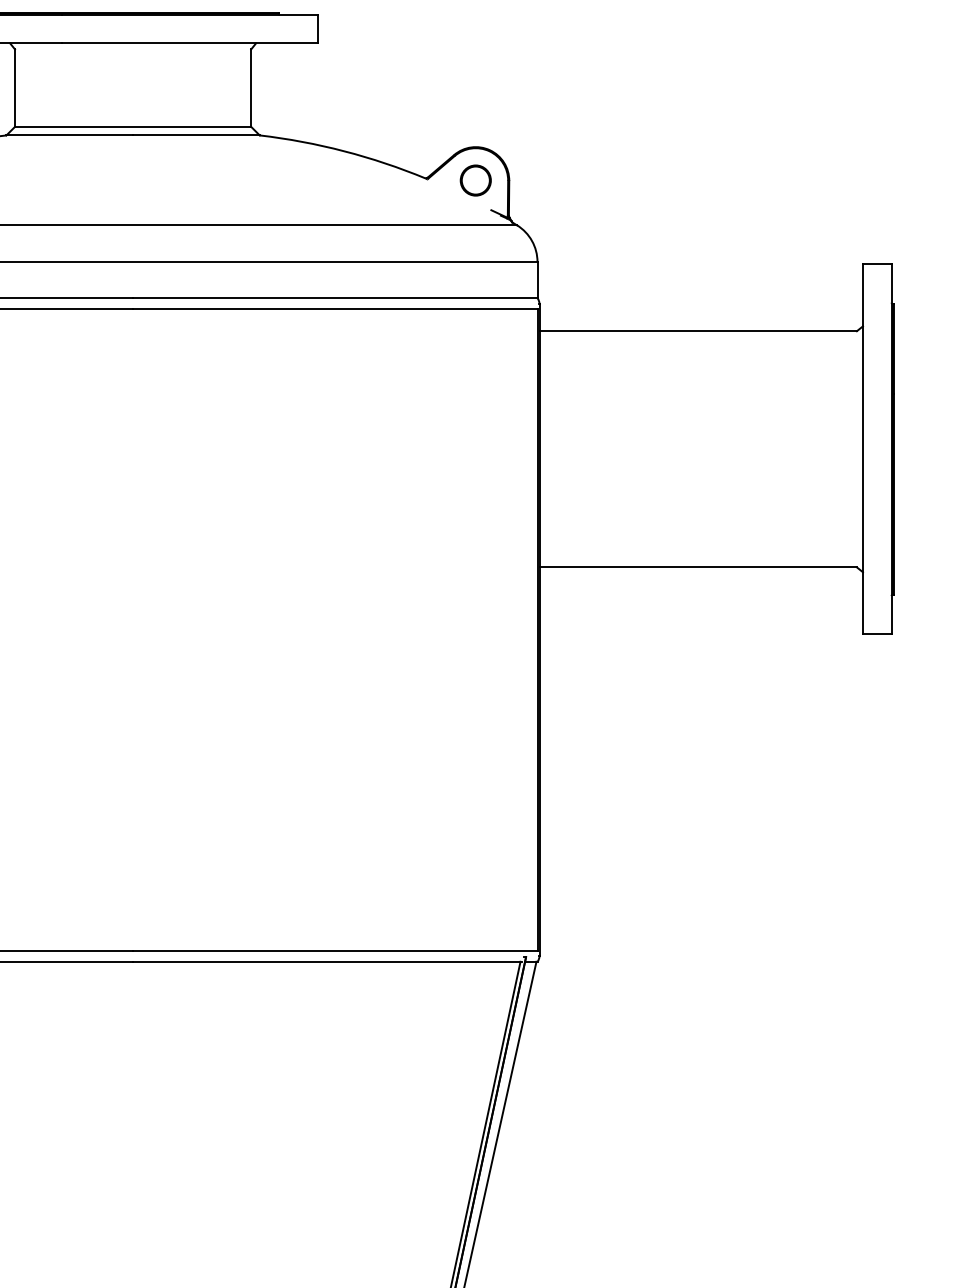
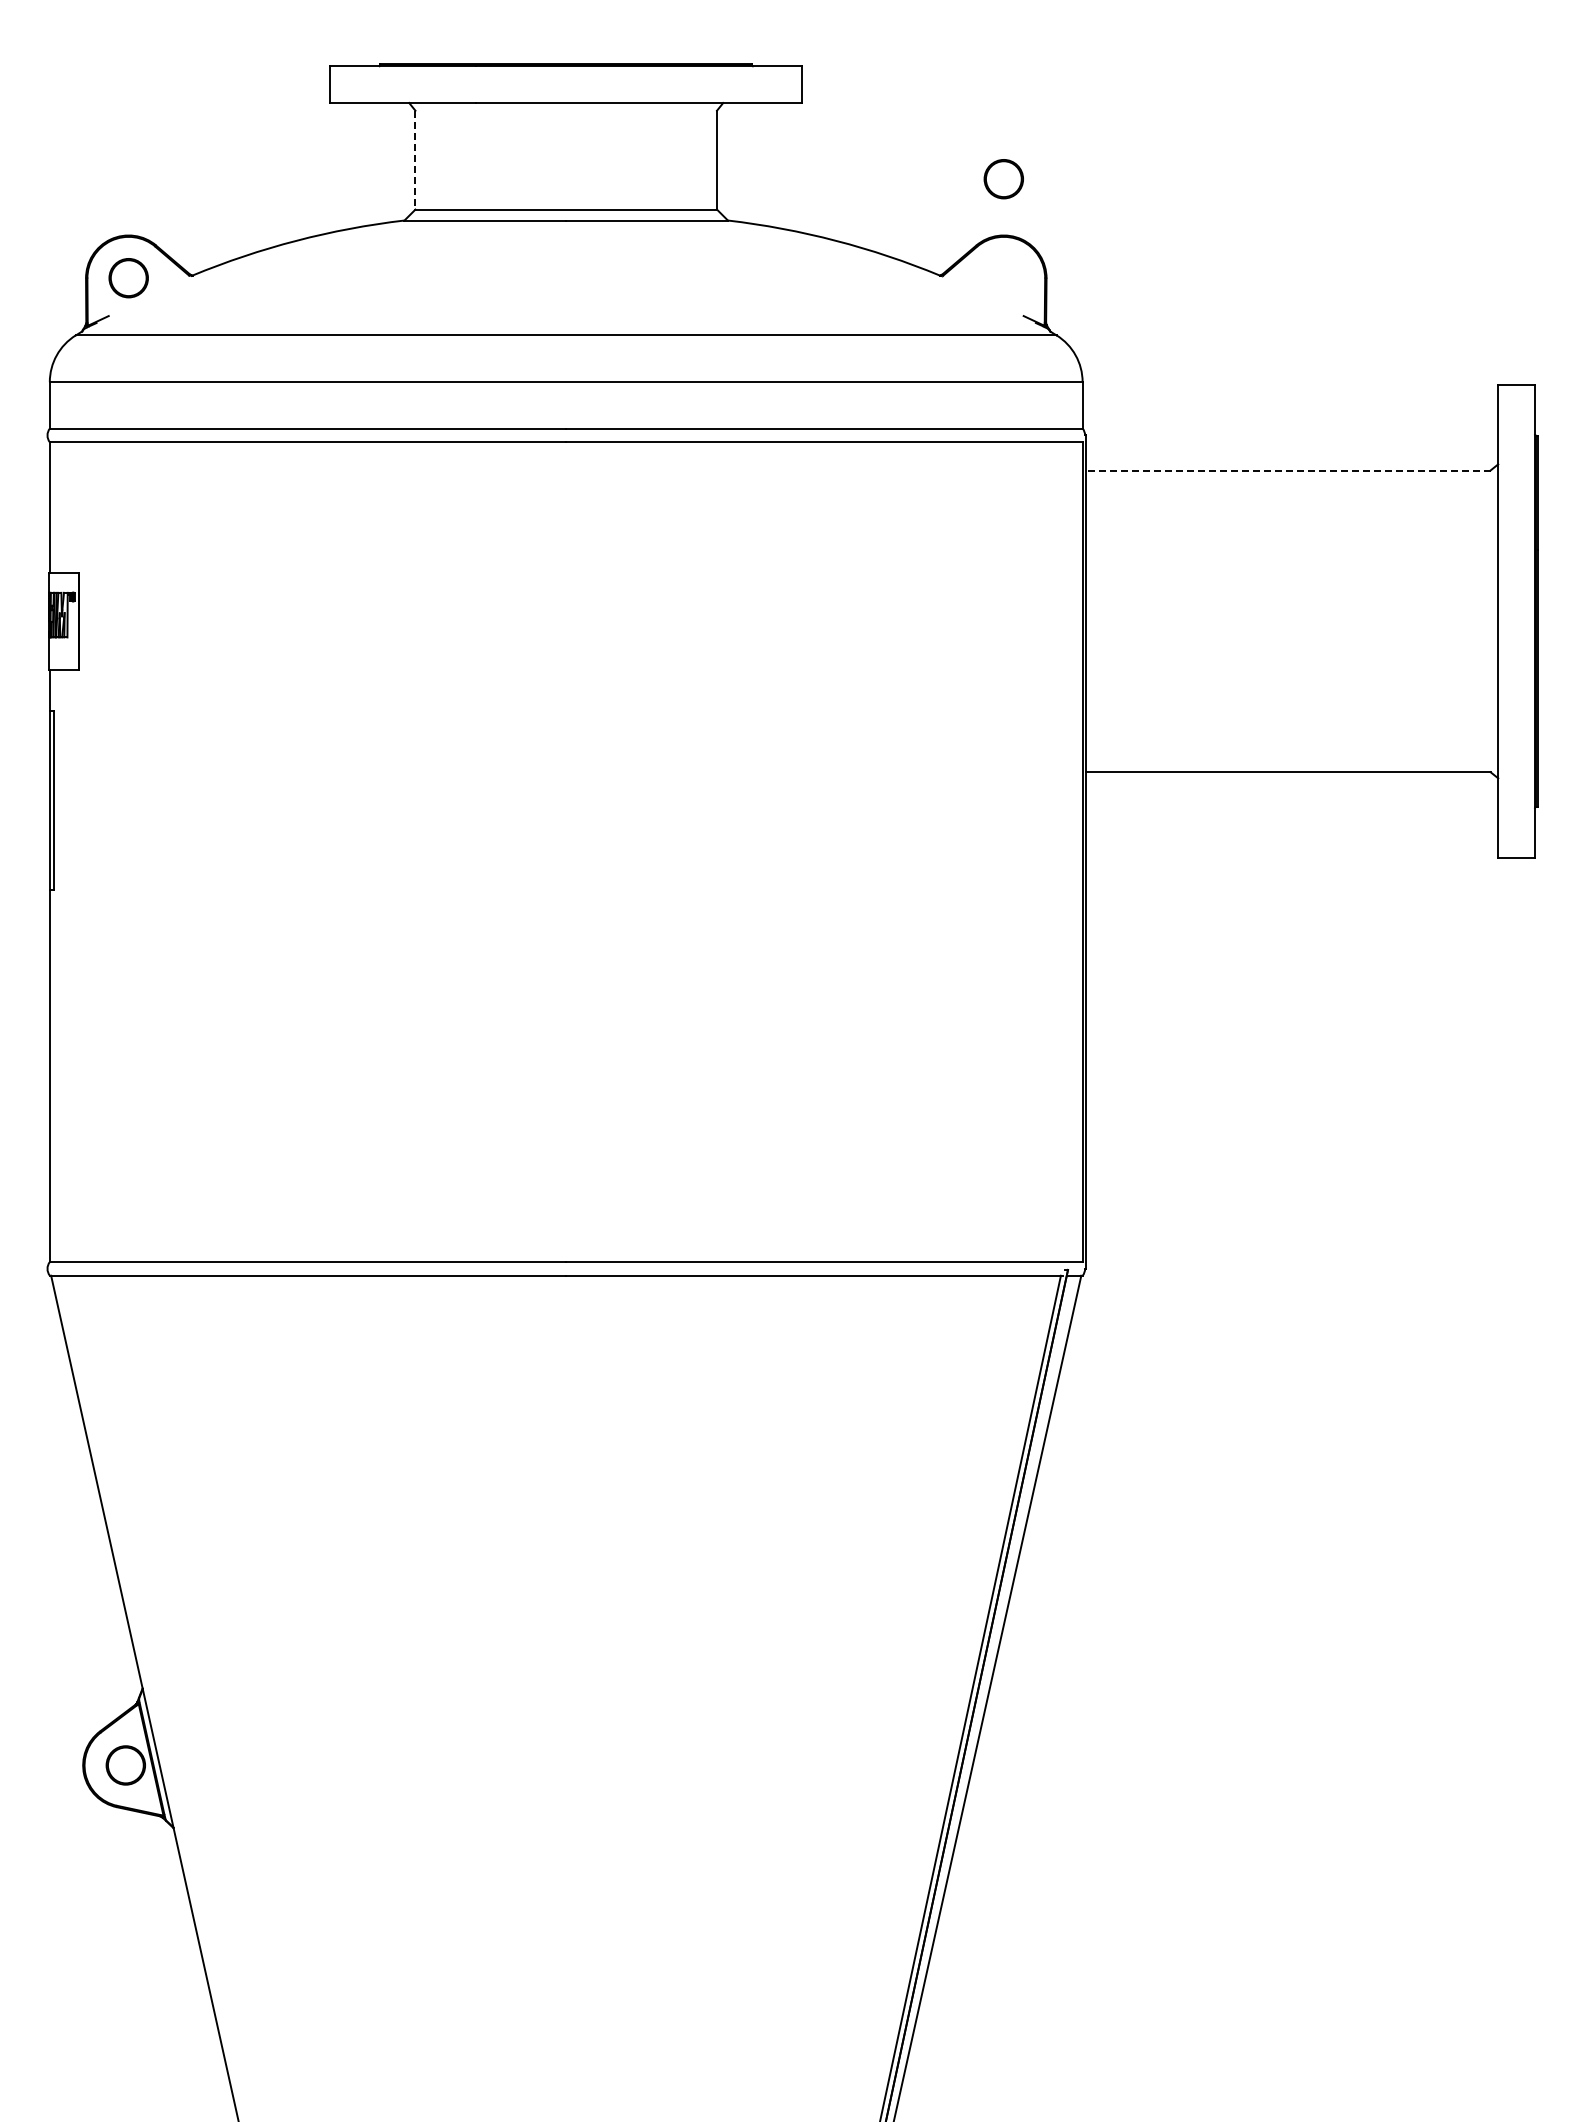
line: (15, 88) -> (415, 160), solid -> dashed
part: (475, 180) -> (1003, 179), moved
line: (697, 331) -> (1287, 470), solid -> dashed

